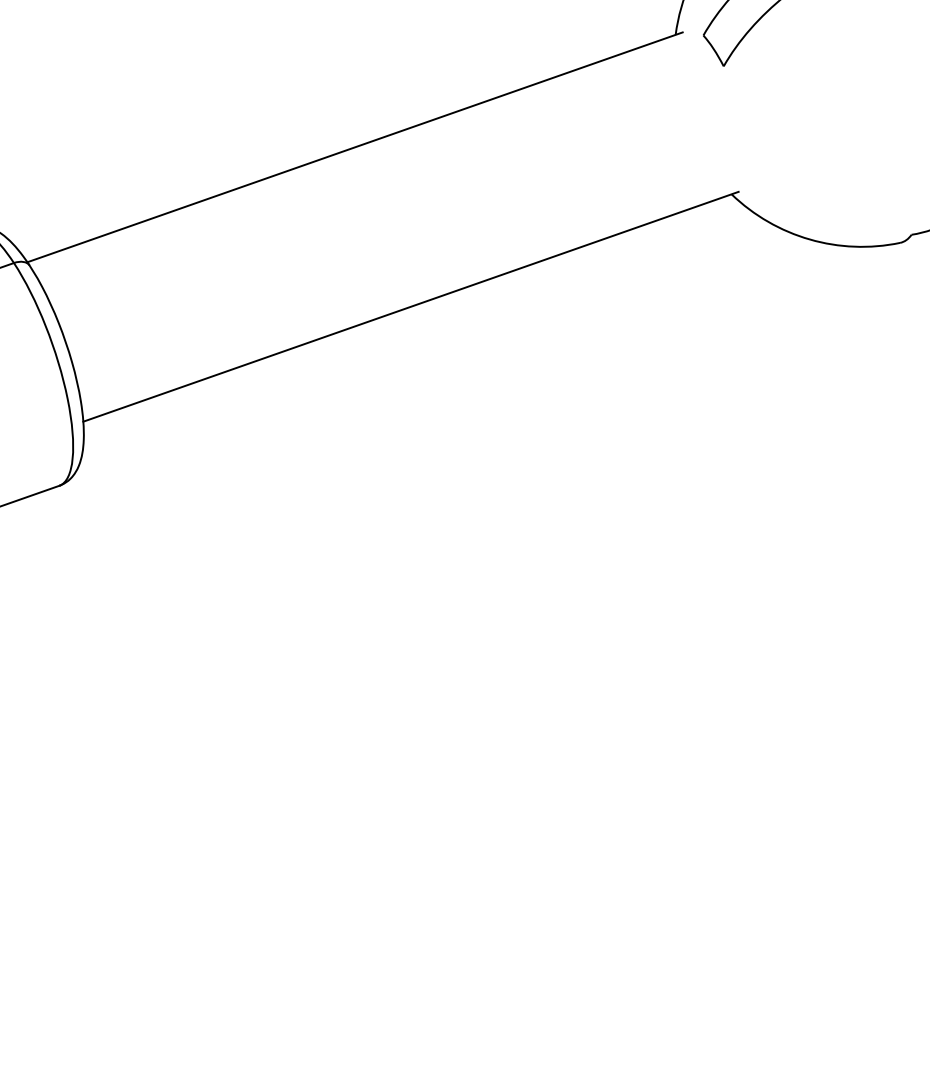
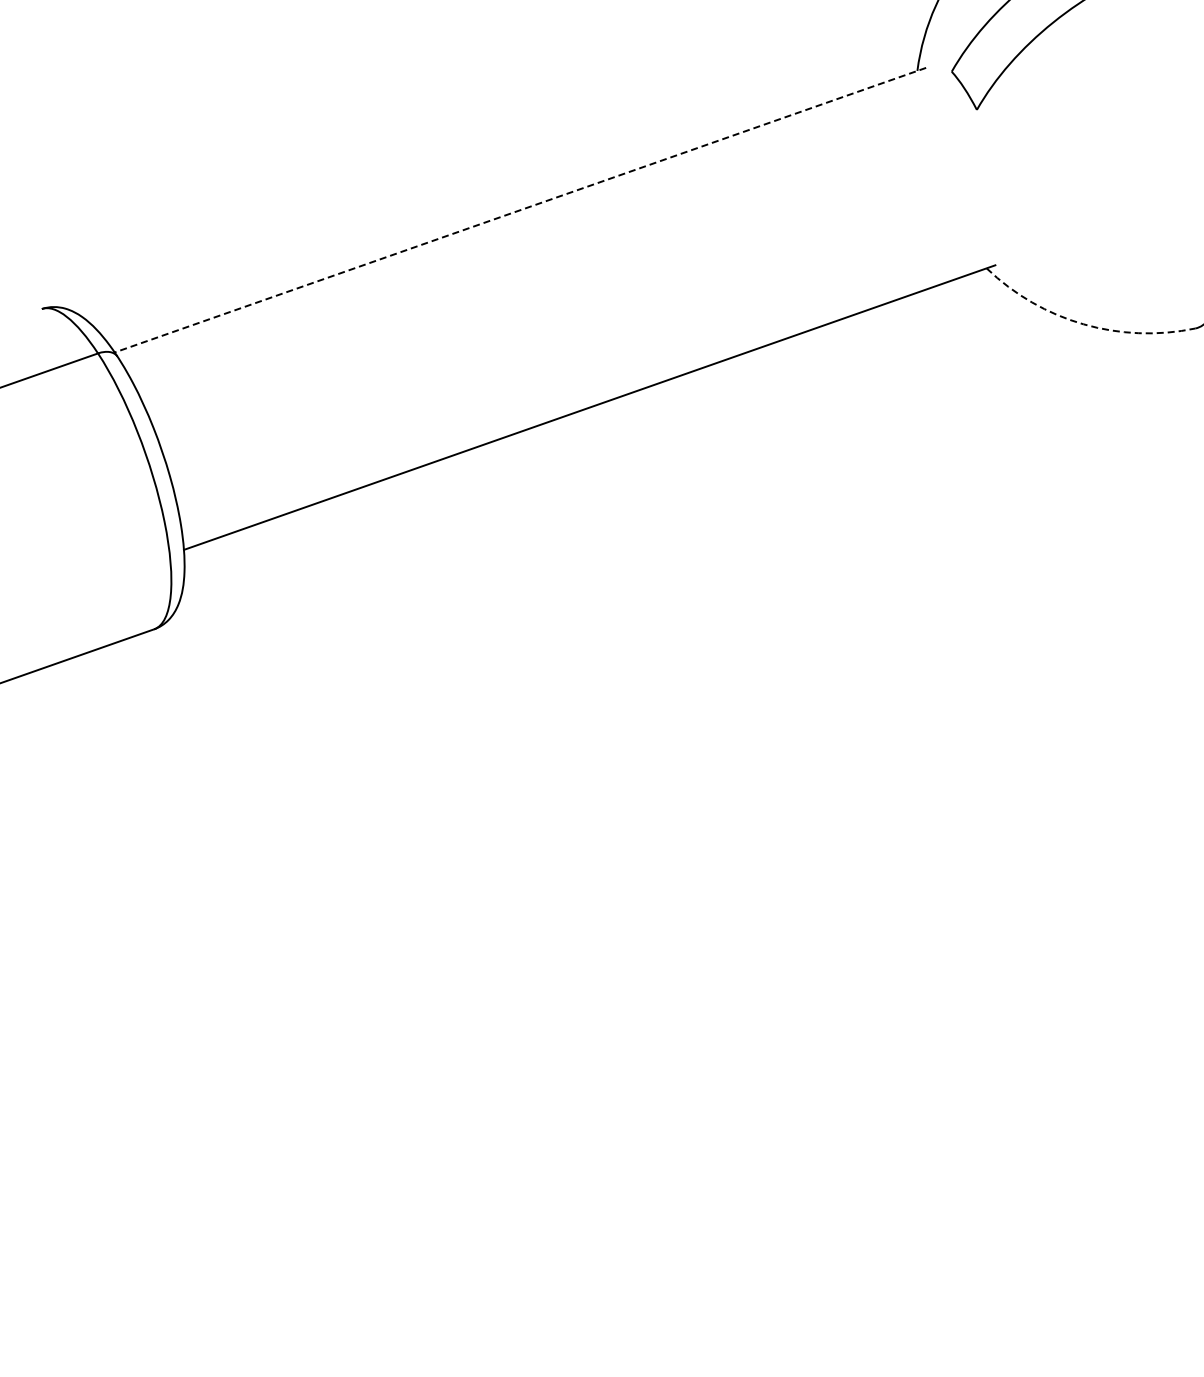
line: (355, 147) -> (520, 210), solid -> dashed
arc: (809, 239) -> (1083, 324), solid -> dashed

